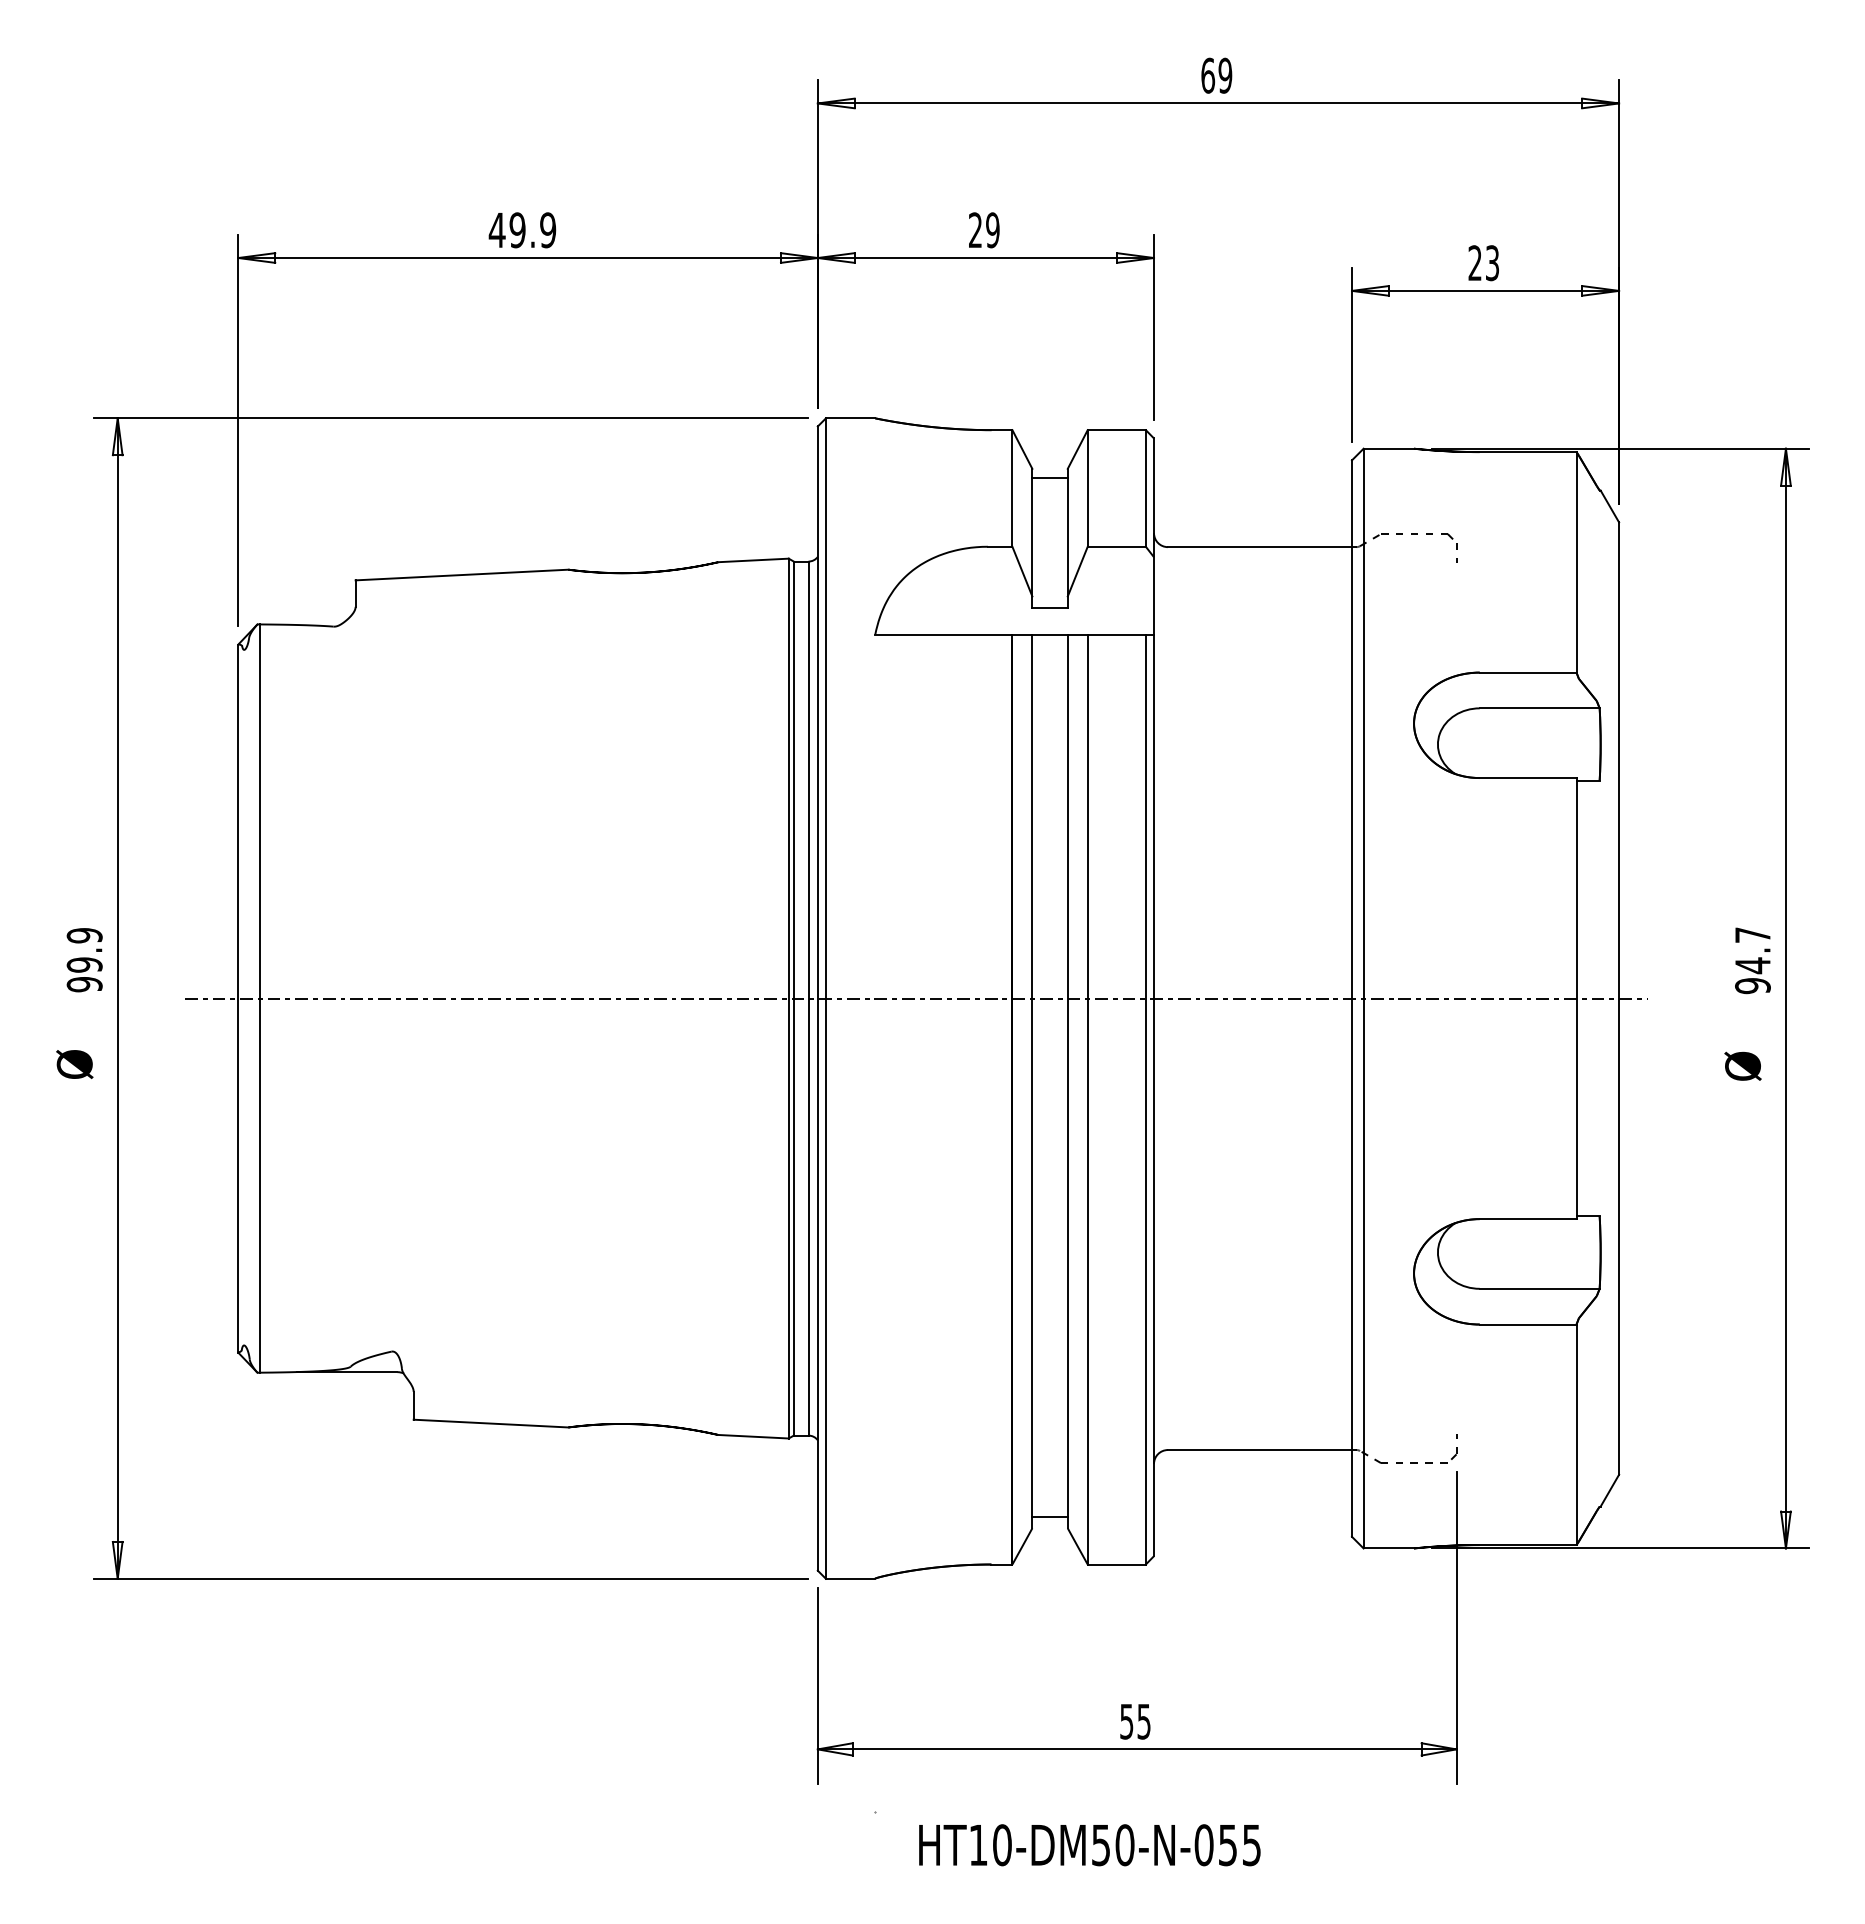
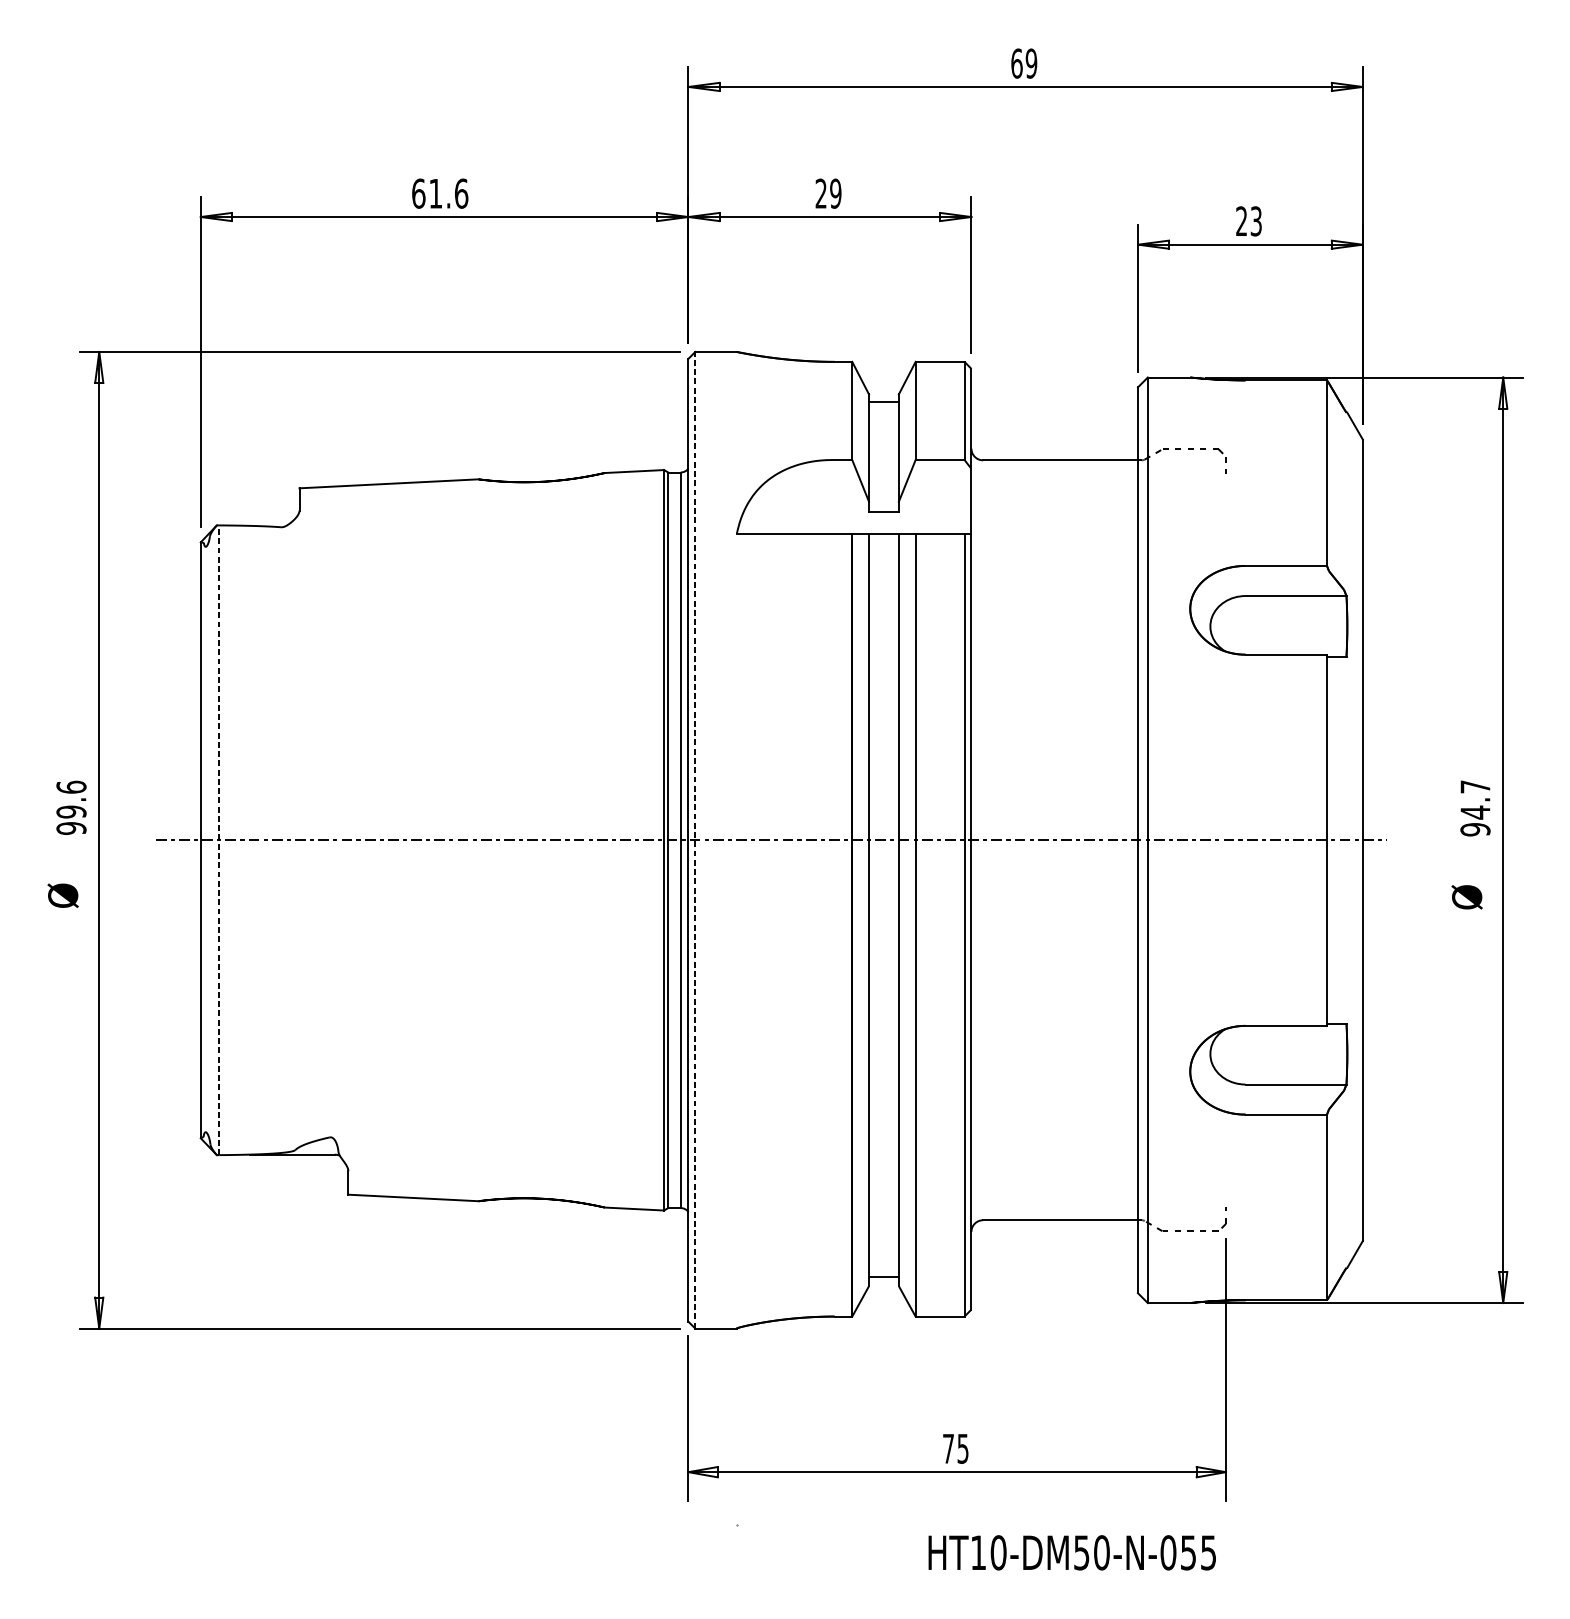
text: (522, 230) -> (439, 193), 49.9 -> 61.6
text: (84, 935) -> (71, 787), 99.9 -> 99.6
line: (260, 998) -> (219, 840), solid -> dashed
line: (825, 998) -> (694, 840), solid -> dashed
text: (1126, 1721) -> (948, 1448), 55 -> 75
text: (1089, 1845) -> (1071, 1553), moved

